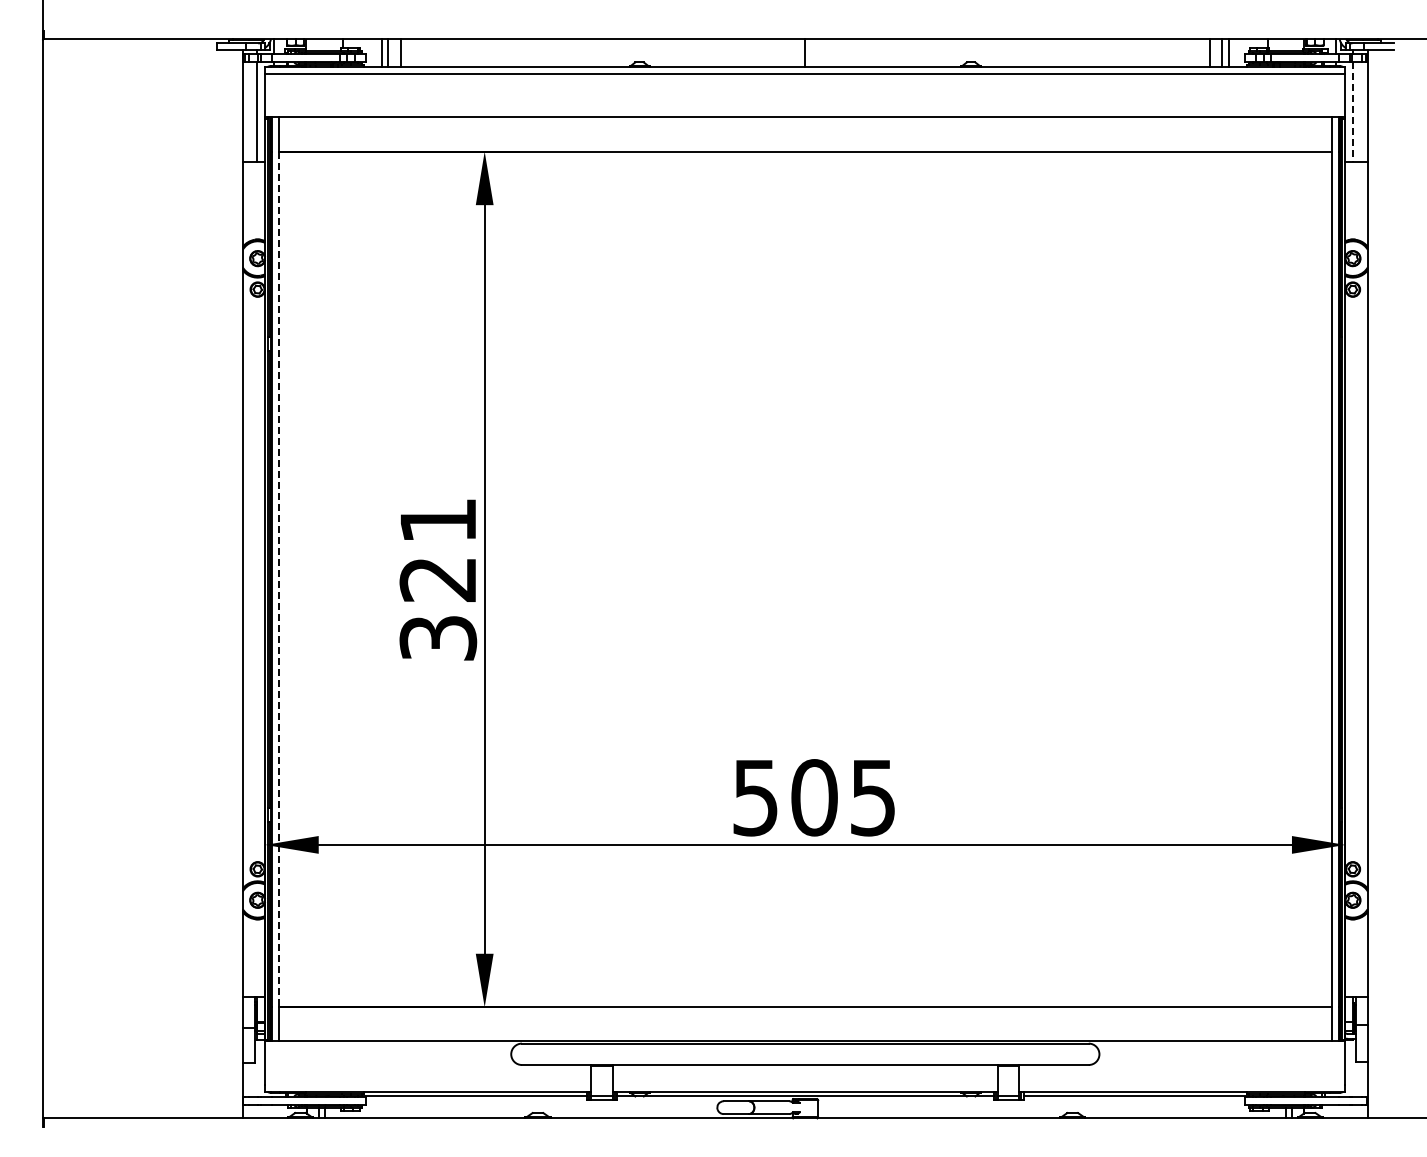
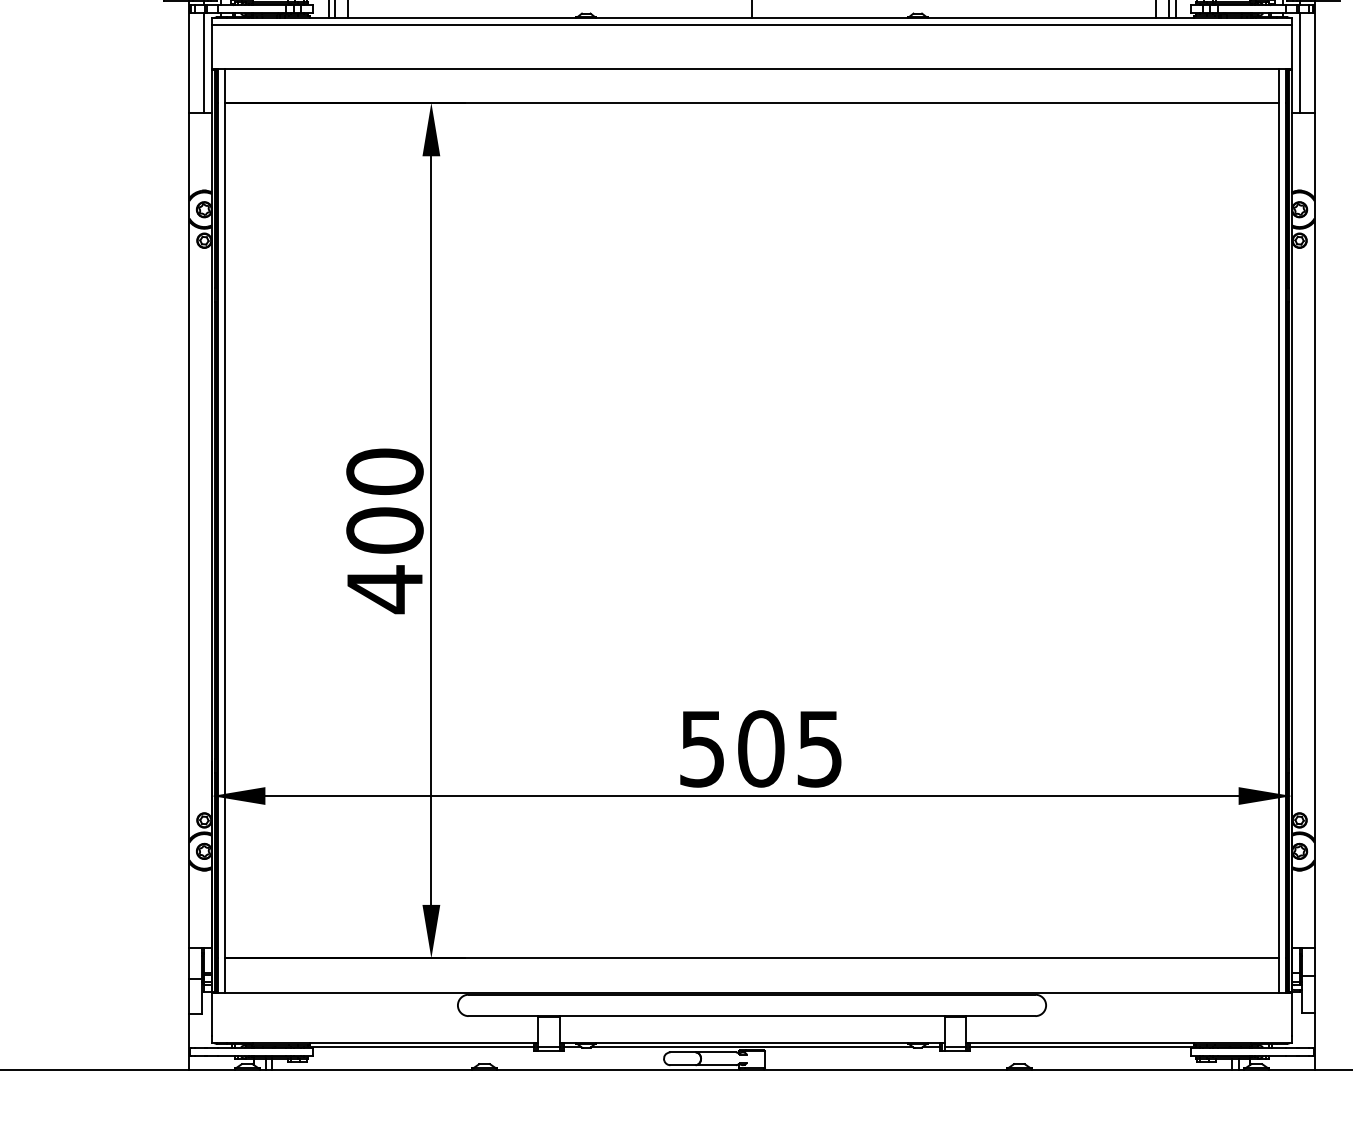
line: (1353, 112) -> (1300, 63), dashed -> solid
line: (278, 579) -> (225, 530), dashed -> solid
text: (438, 580) -> (385, 531), 321 -> 400

